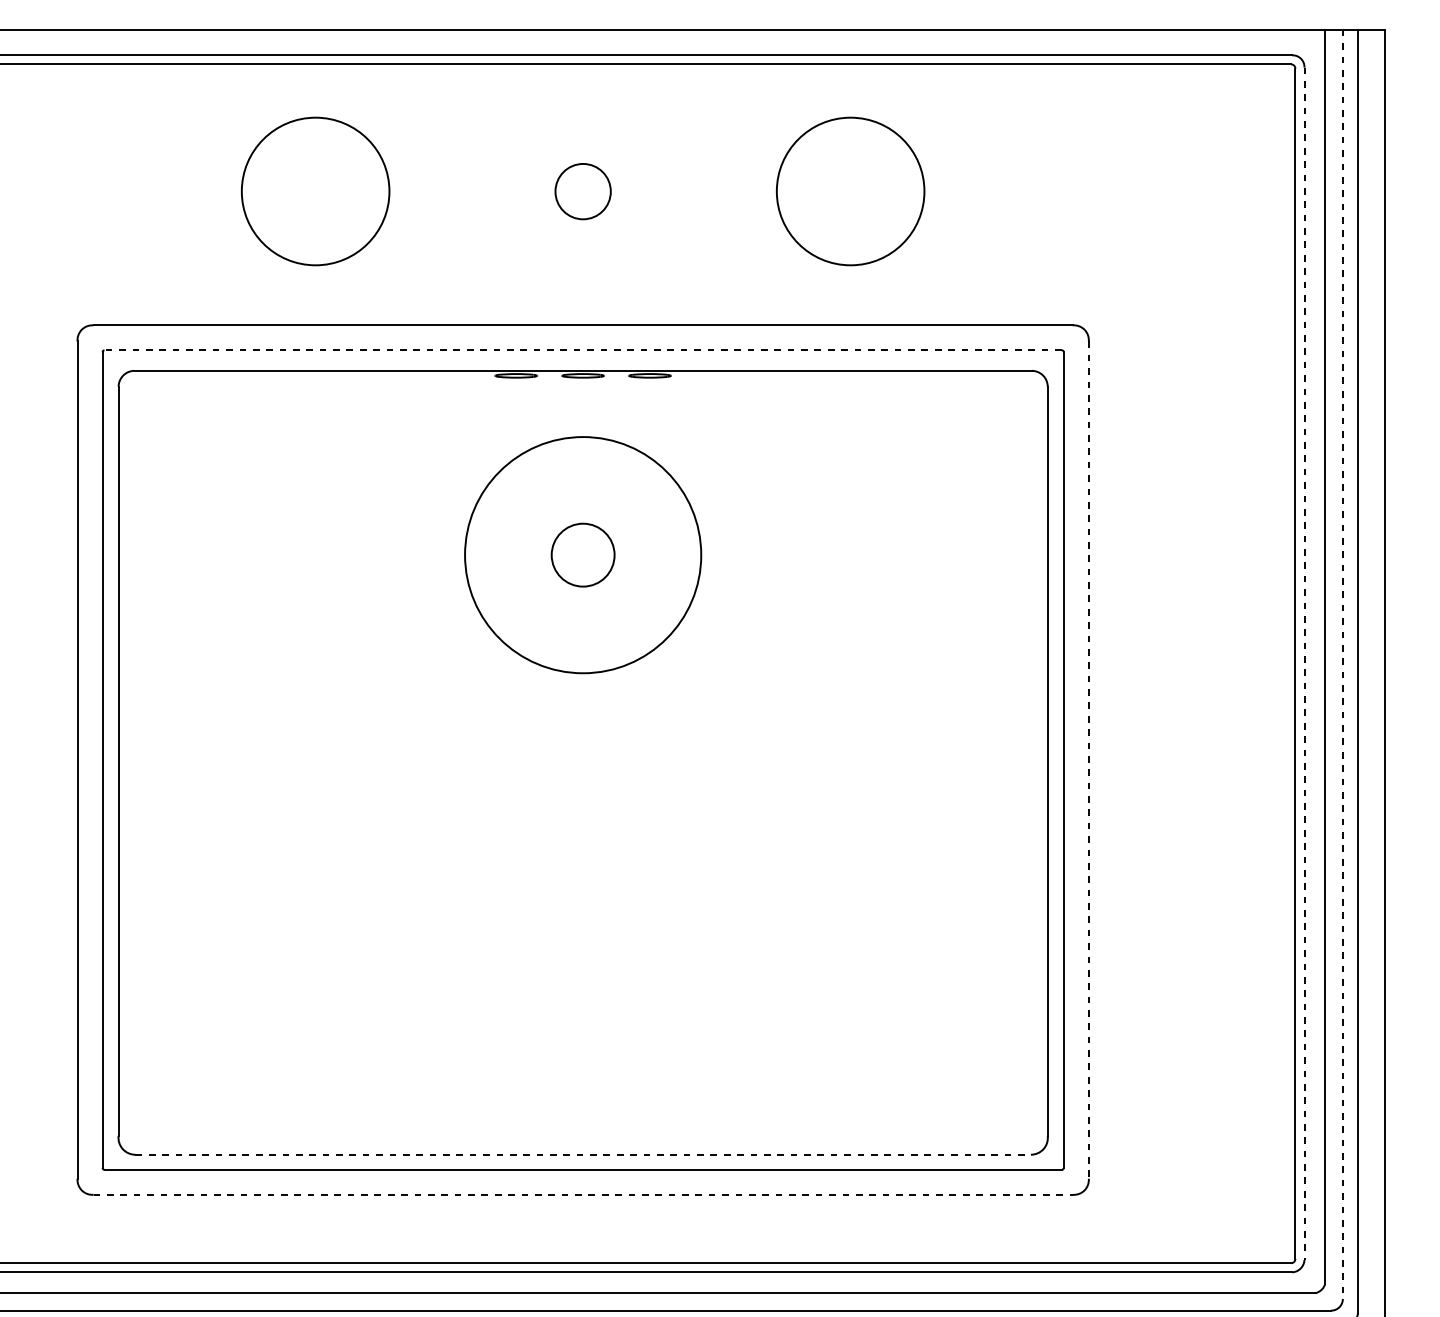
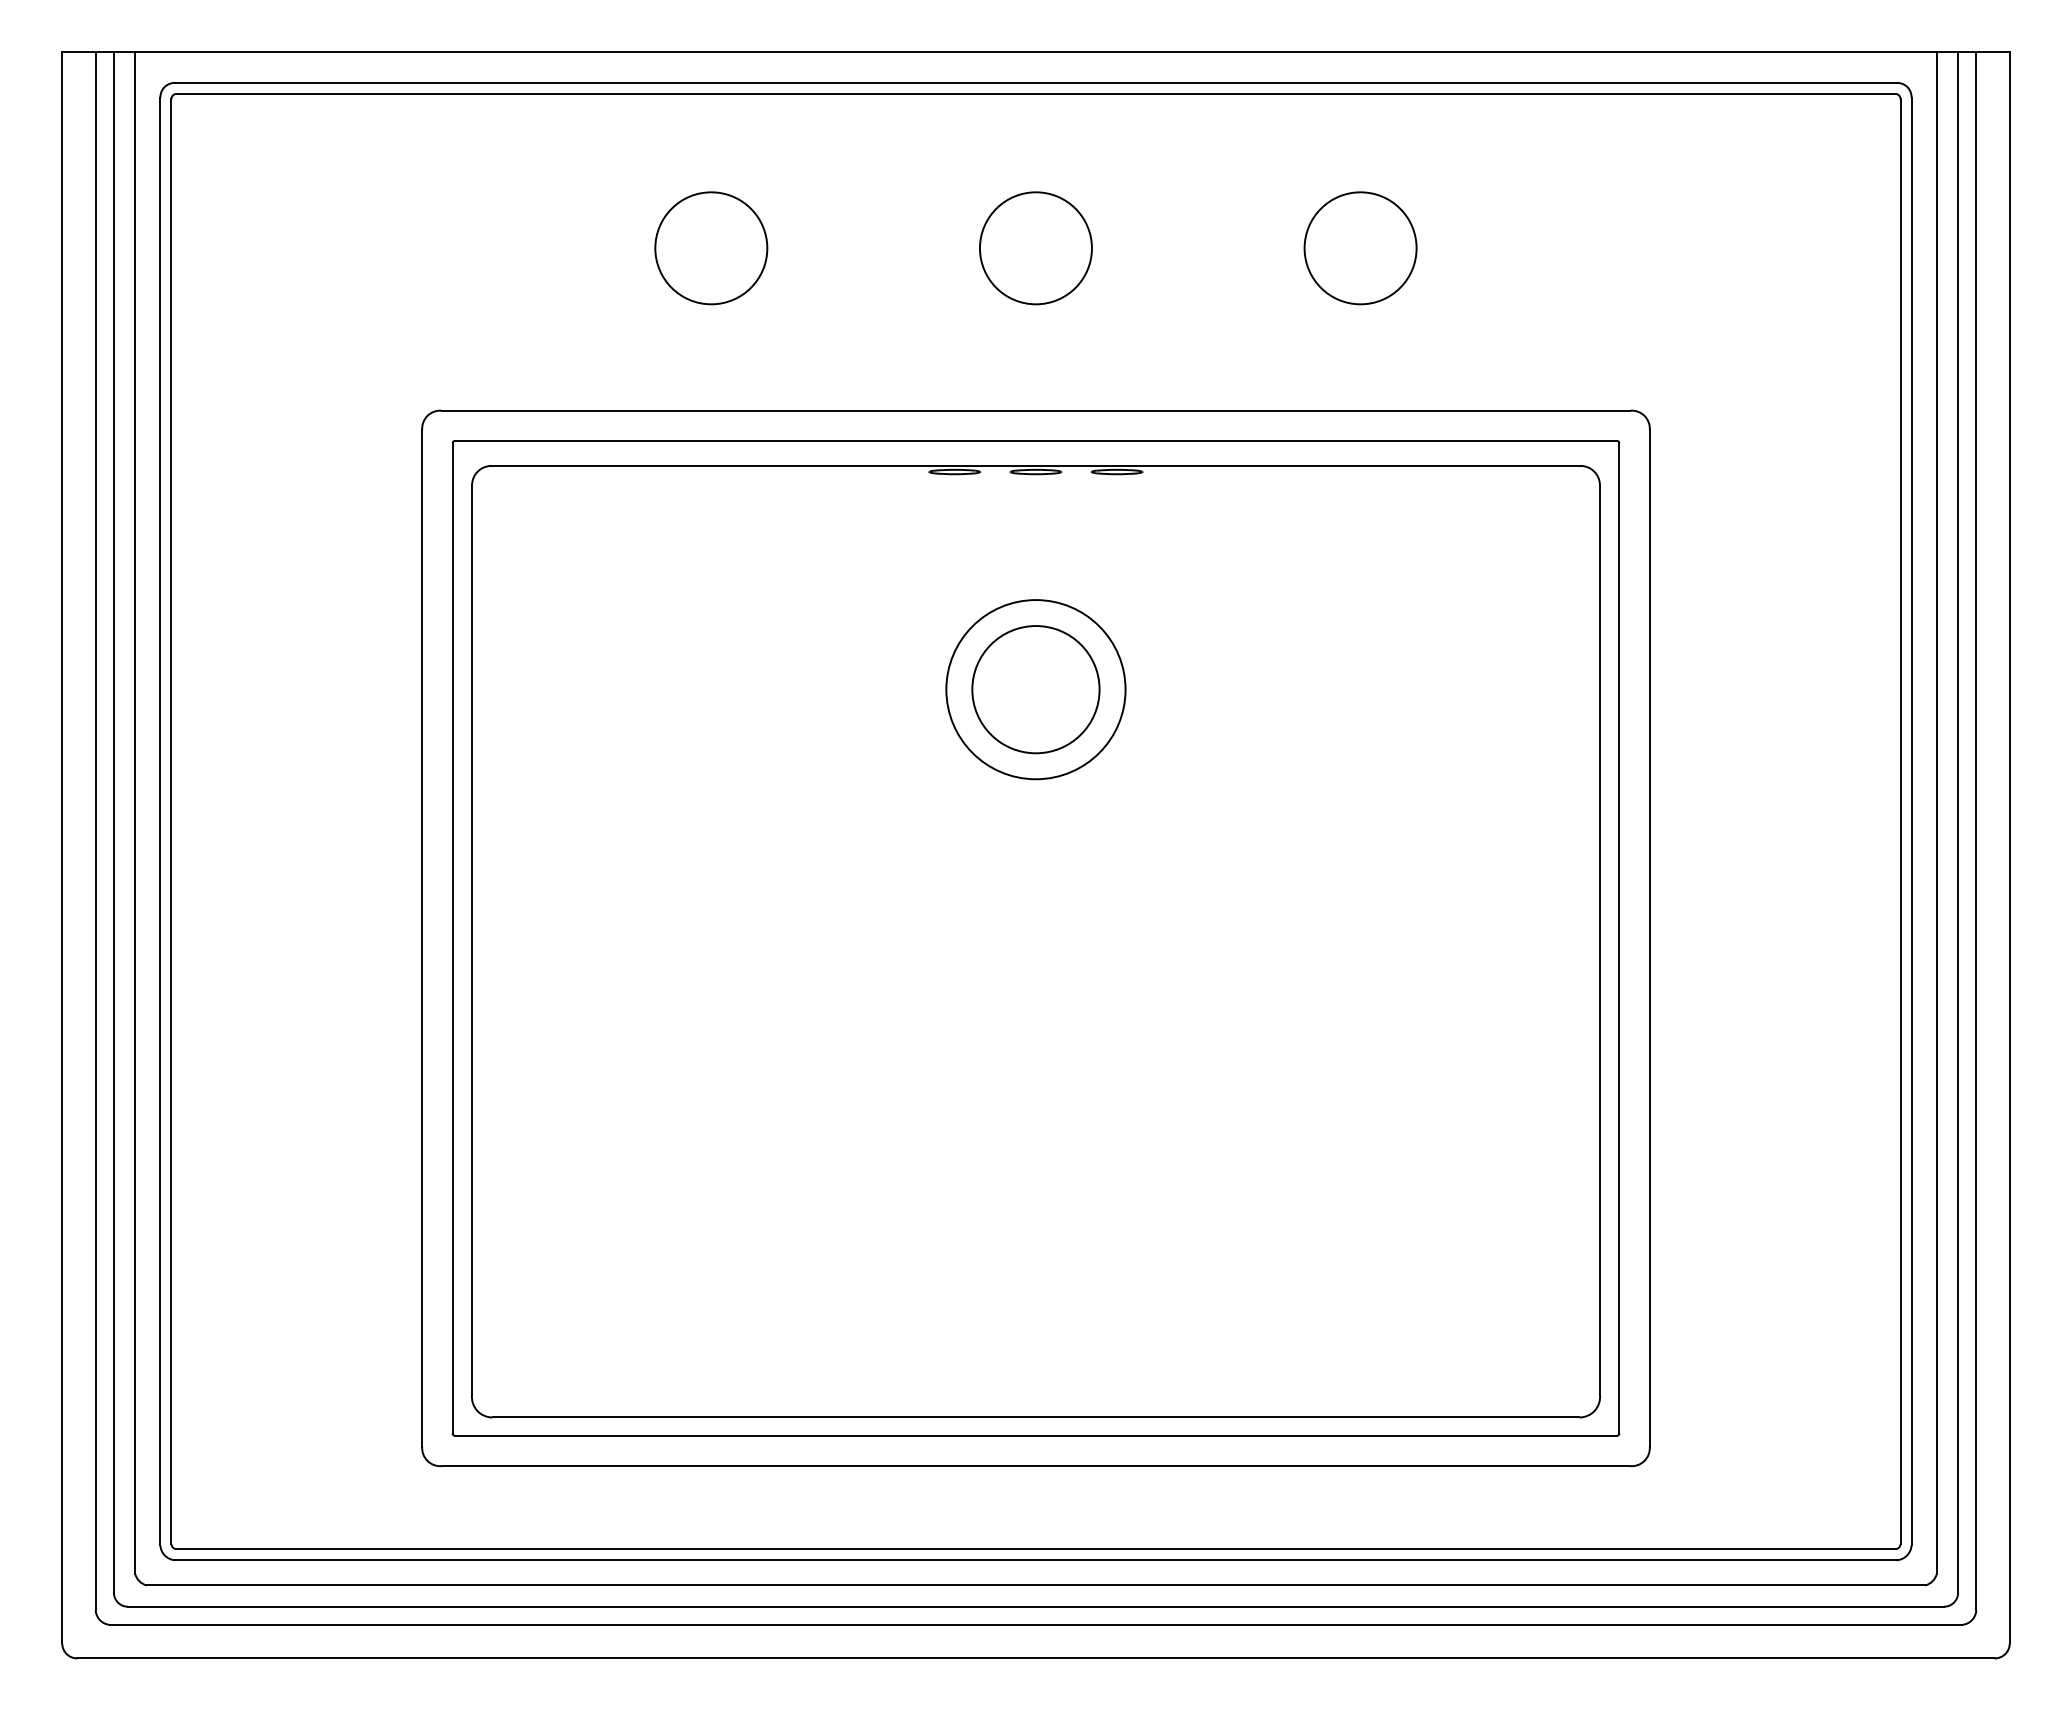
circle: (315, 191) -> (711, 248), size x0.62
circle: (582, 191) -> (1035, 248), size x1.67
circle: (850, 191) -> (1360, 248), size x0.62
line: (582, 350) -> (1035, 441), dashed -> solid
circle: (582, 555) -> (1035, 689), size x0.62
circle: (582, 555) -> (1035, 689), size x1.67
line: (1304, 663) -> (1911, 821), dashed -> solid
line: (1343, 664) -> (1958, 822), dashed -> solid
line: (1088, 760) -> (1649, 938), dashed -> solid
line: (583, 1154) -> (1036, 1417), dashed -> solid
line: (583, 1195) -> (1036, 1466), dashed -> solid

